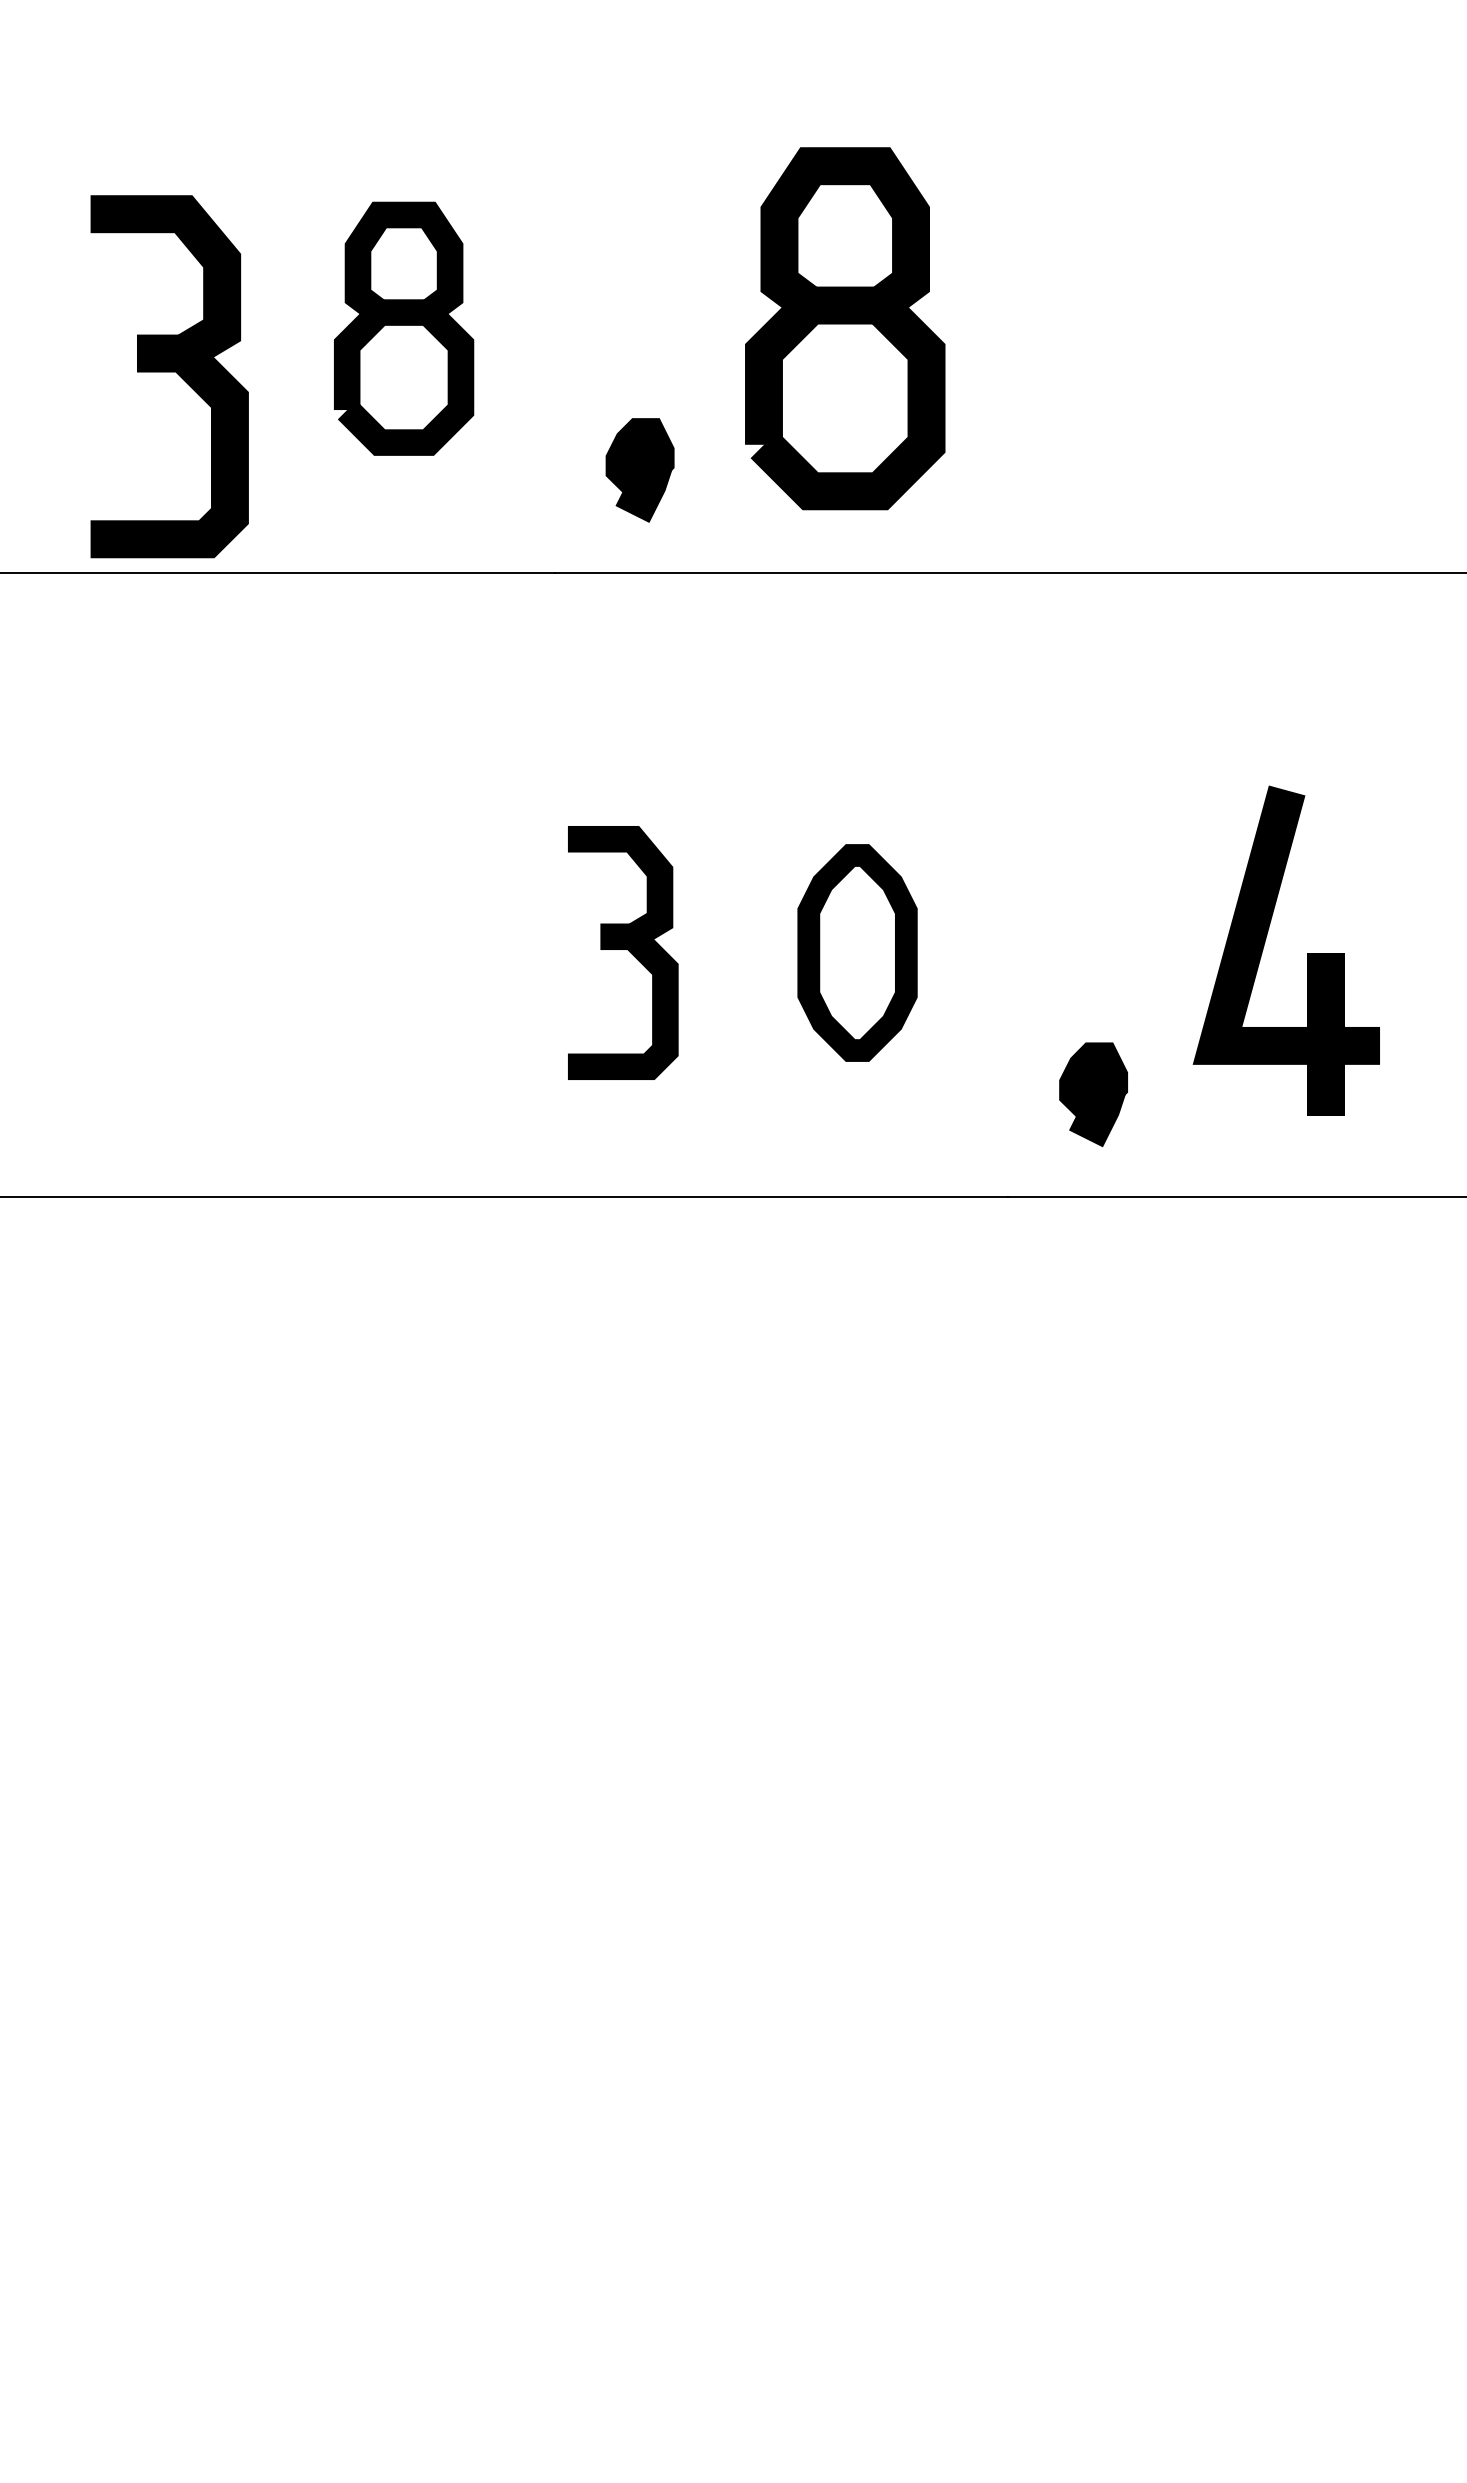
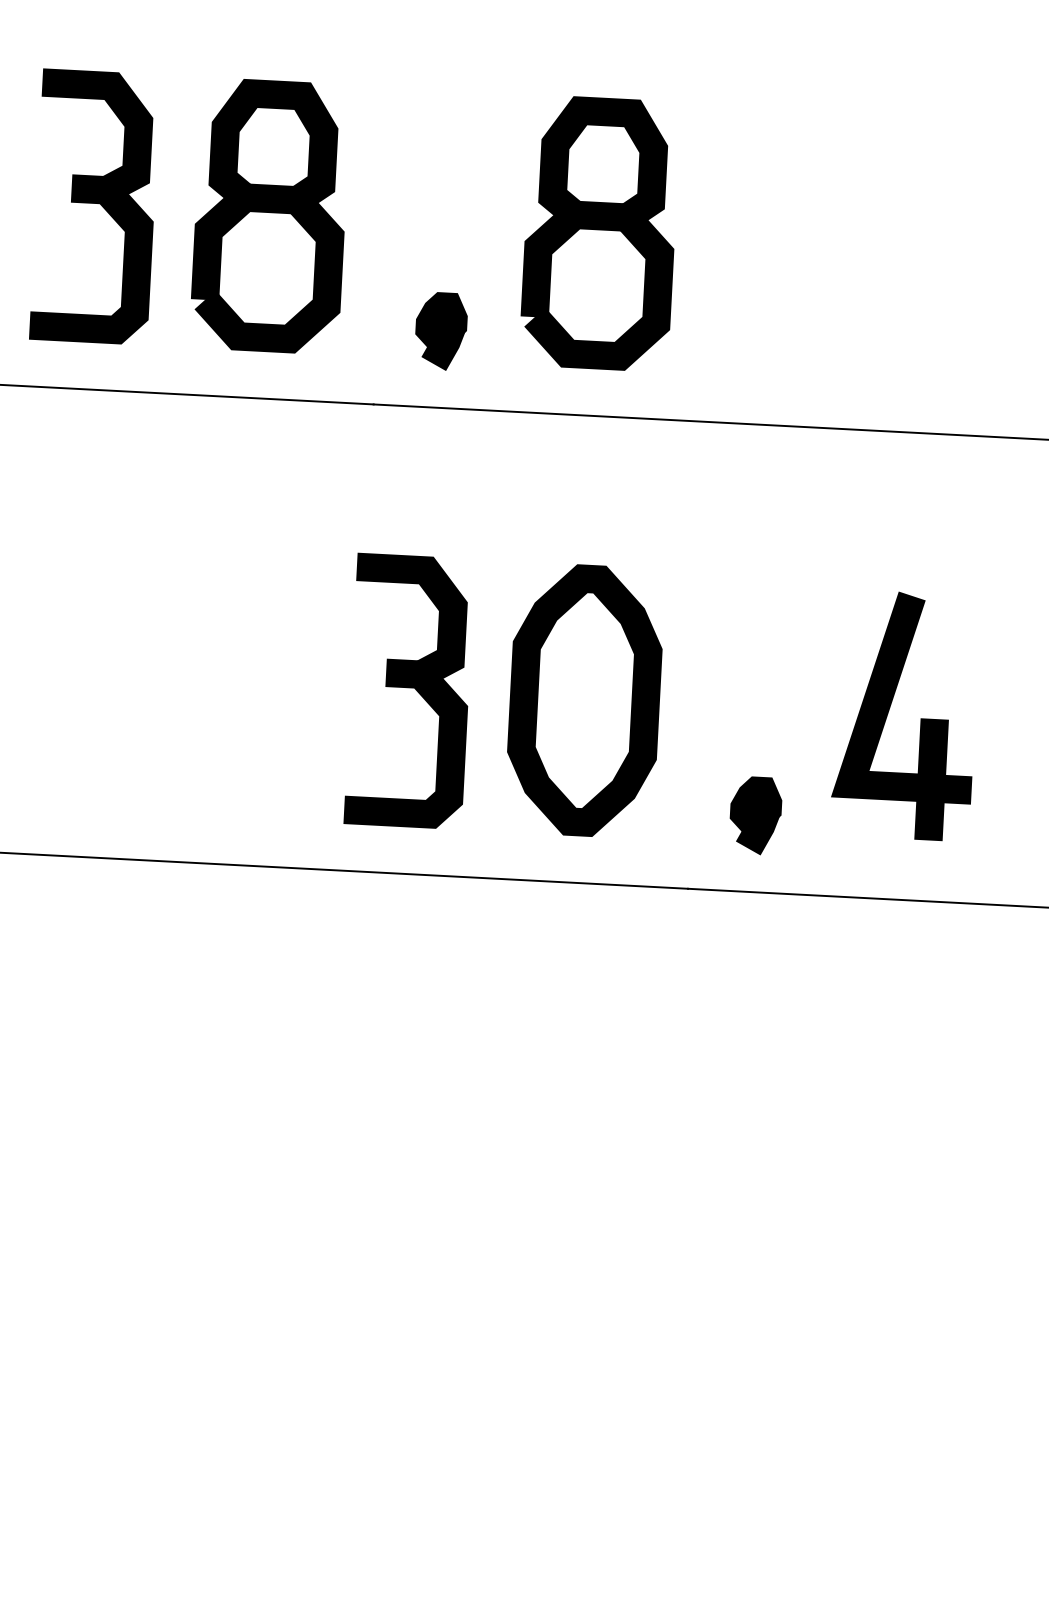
part: (403, 328) -> (269, 216), size x1.43
part: (169, 376) -> (95, 206), moved
part: (623, 952) -> (409, 691), size x1.43
part: (857, 952) -> (584, 700), size x1.67

